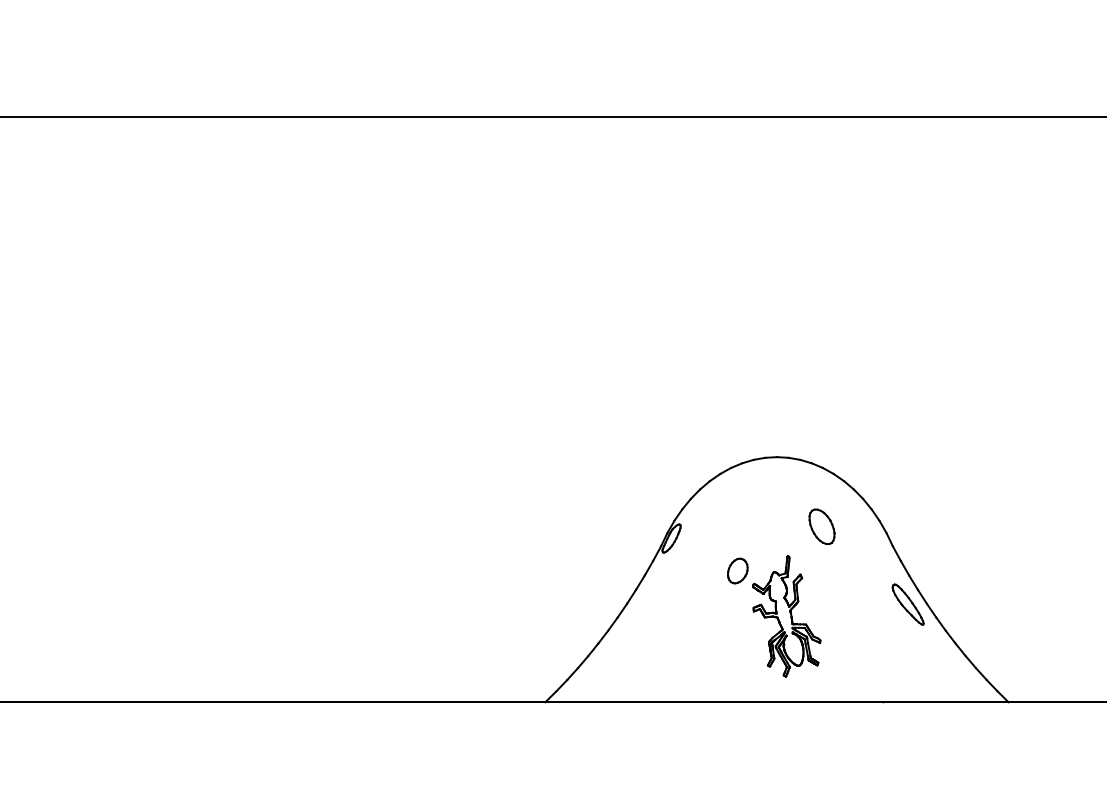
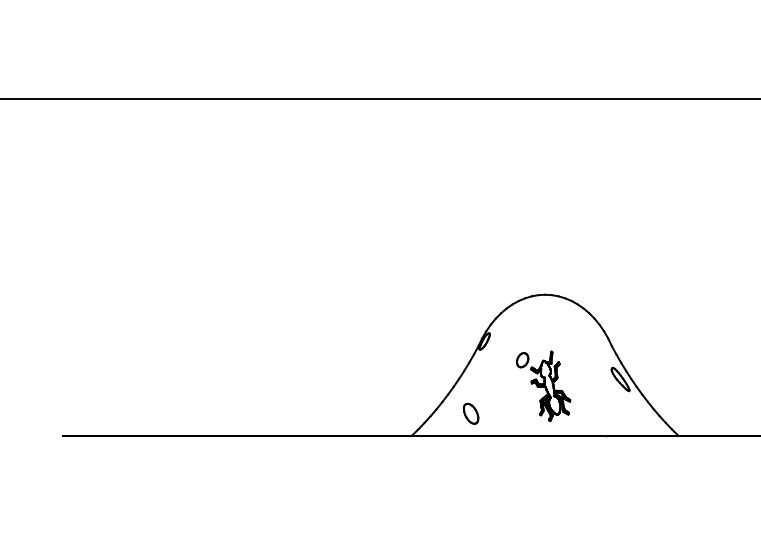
part: (822, 526) -> (471, 413), moved

